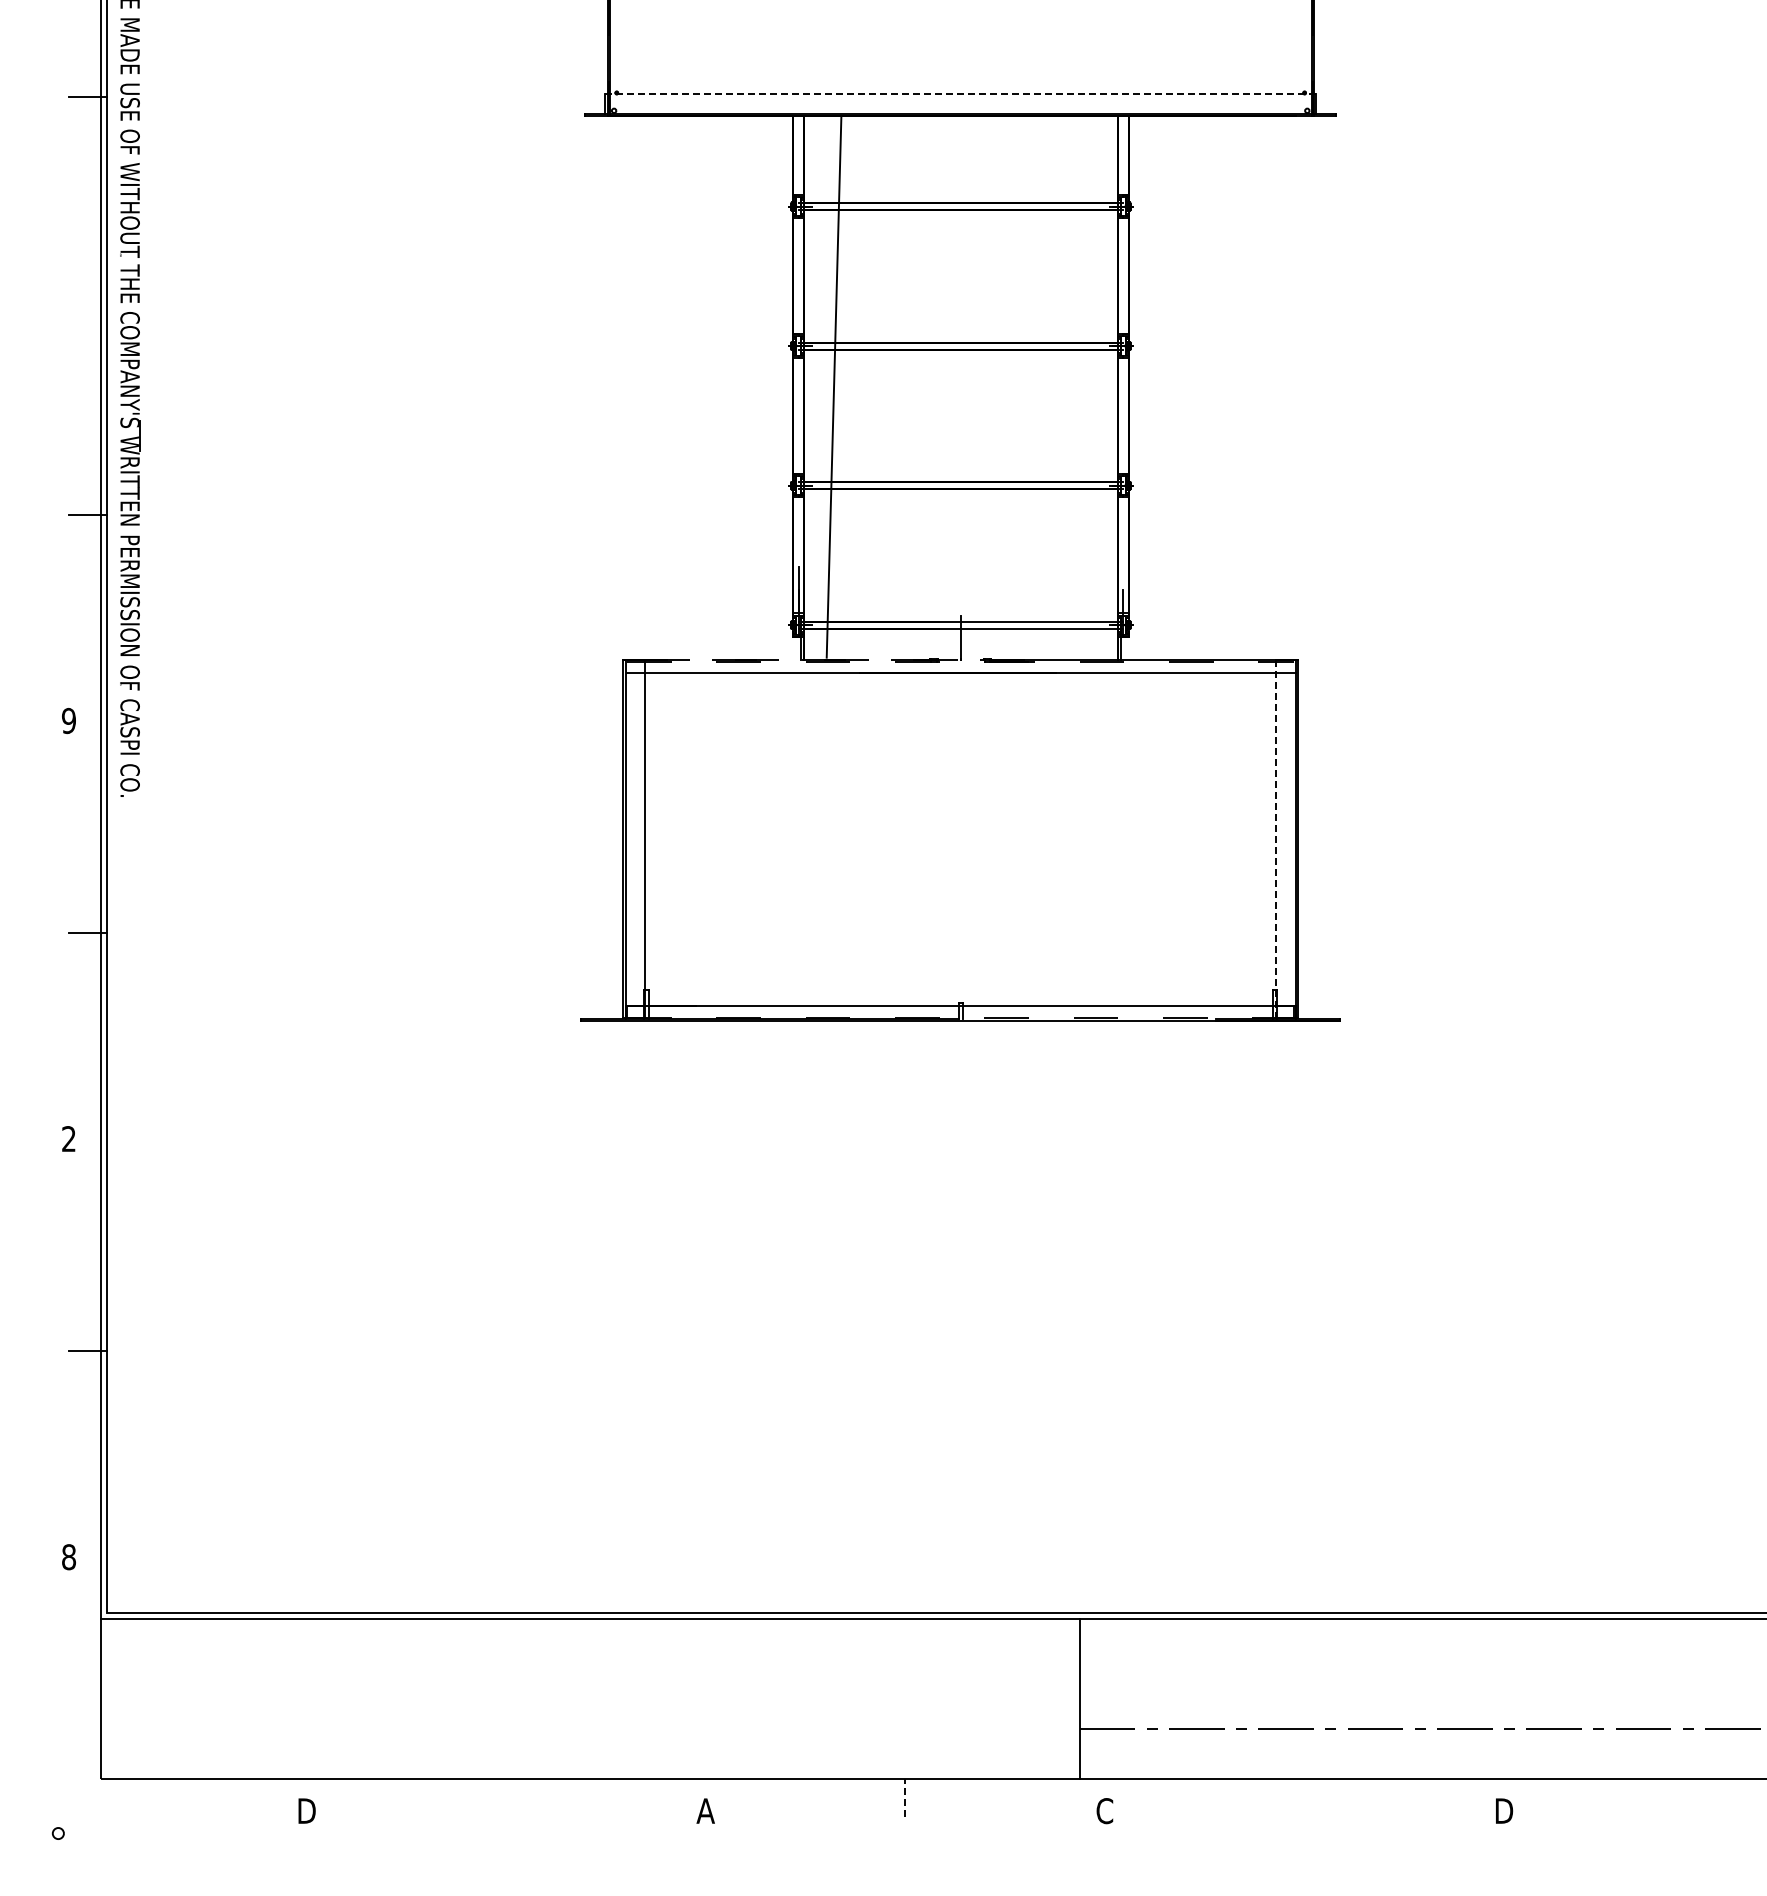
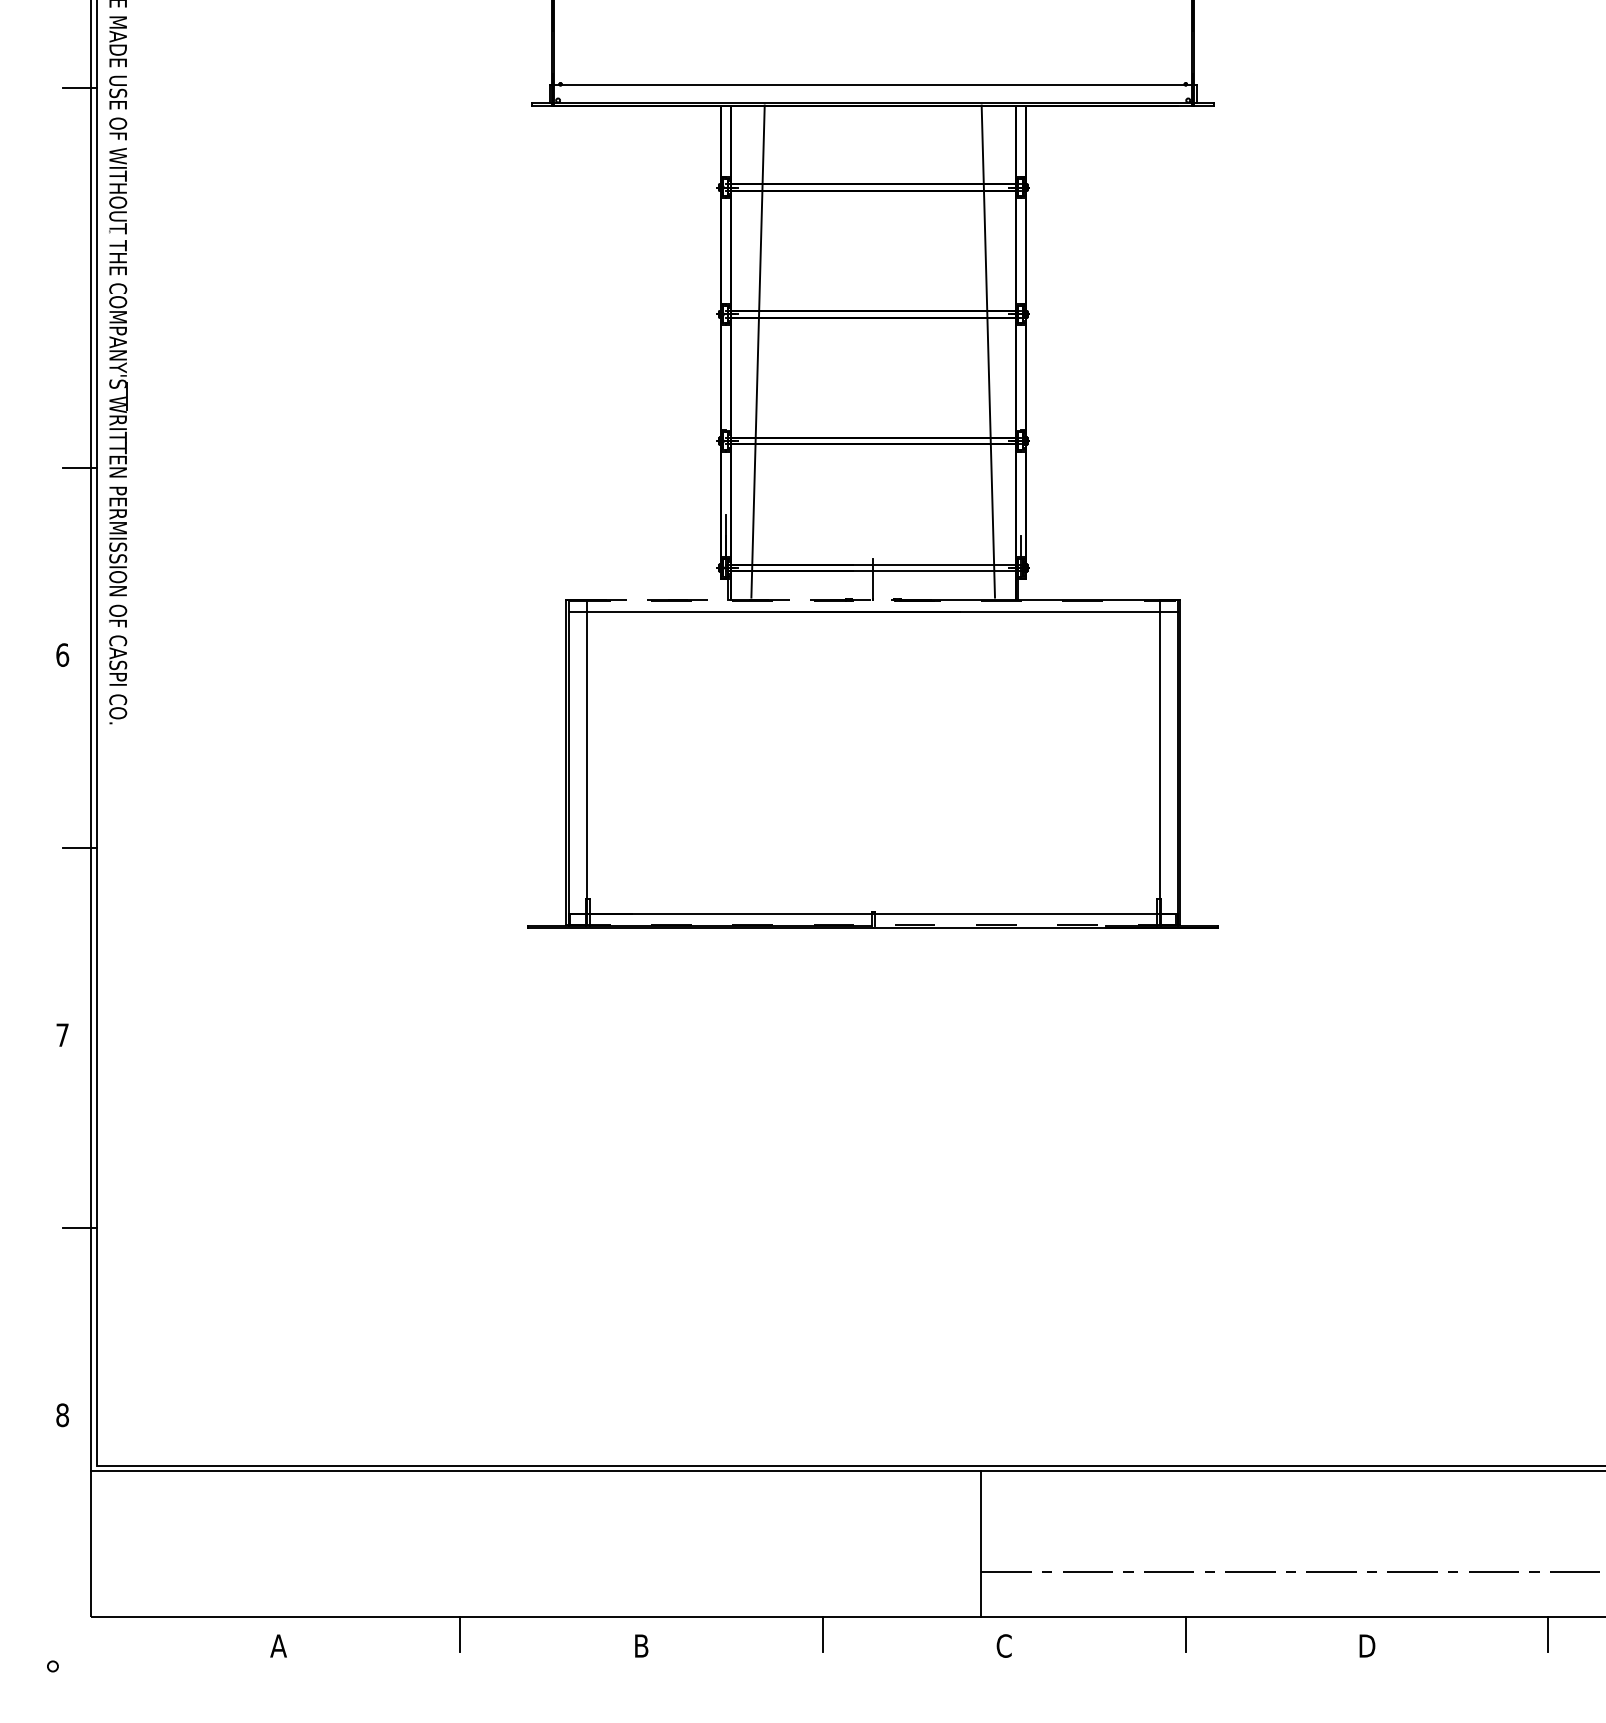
line: (960, 94) -> (872, 85), dashed -> solid
line: (1087, 386) -> (988, 351), added
text: (69, 720) -> (63, 654), 9 -> 6
line: (1276, 839) -> (1160, 762), dashed -> solid
text: (68, 1138) -> (62, 1034), 2 -> 7
line: (905, 1797) -> (822, 1633), dashed -> solid
line: (506, 1798) -> (460, 1634), added
line: (1304, 1798) -> (1185, 1634), added
line: (1703, 1798) -> (1548, 1634), added
text: (306, 1810) -> (278, 1645), D -> A
text: (705, 1810) -> (641, 1645), A -> B

